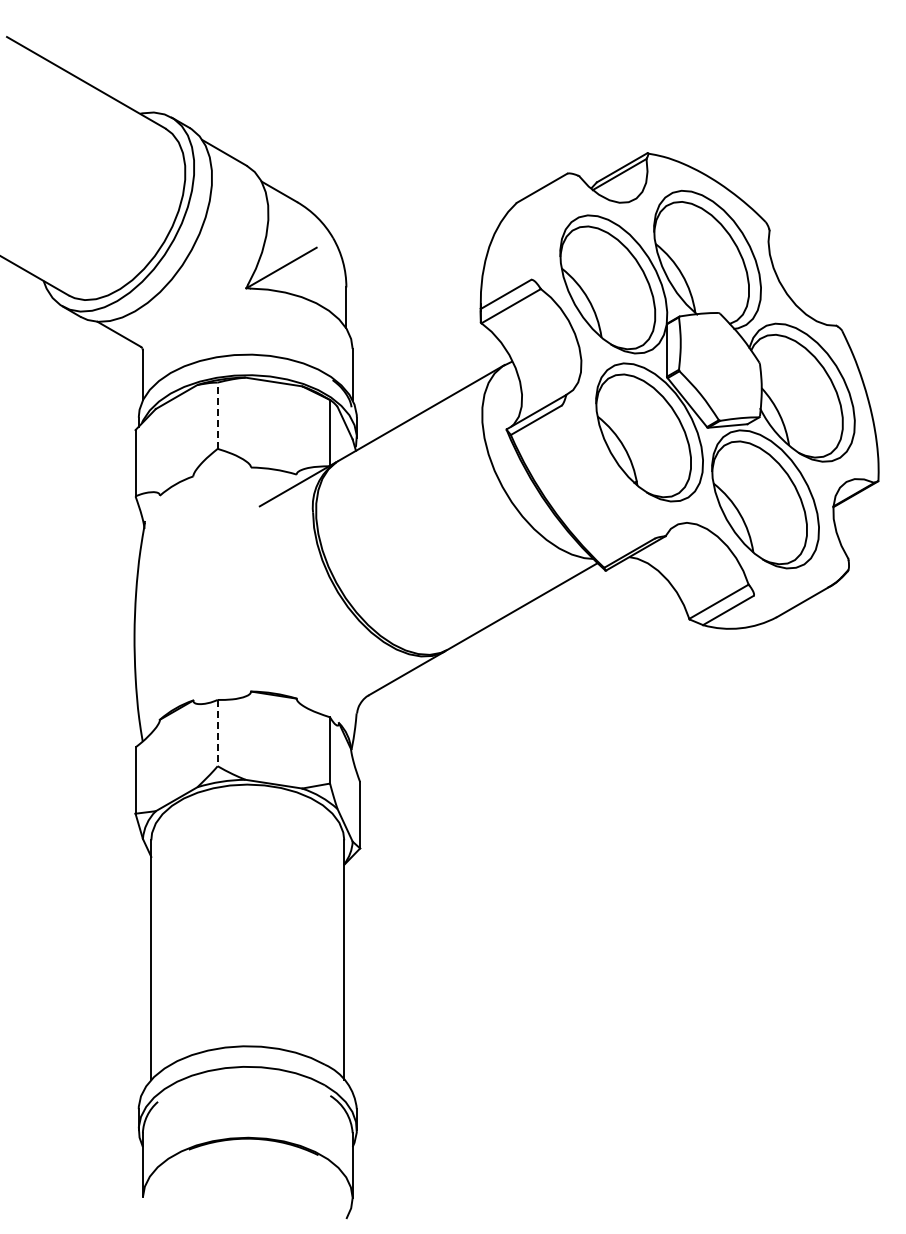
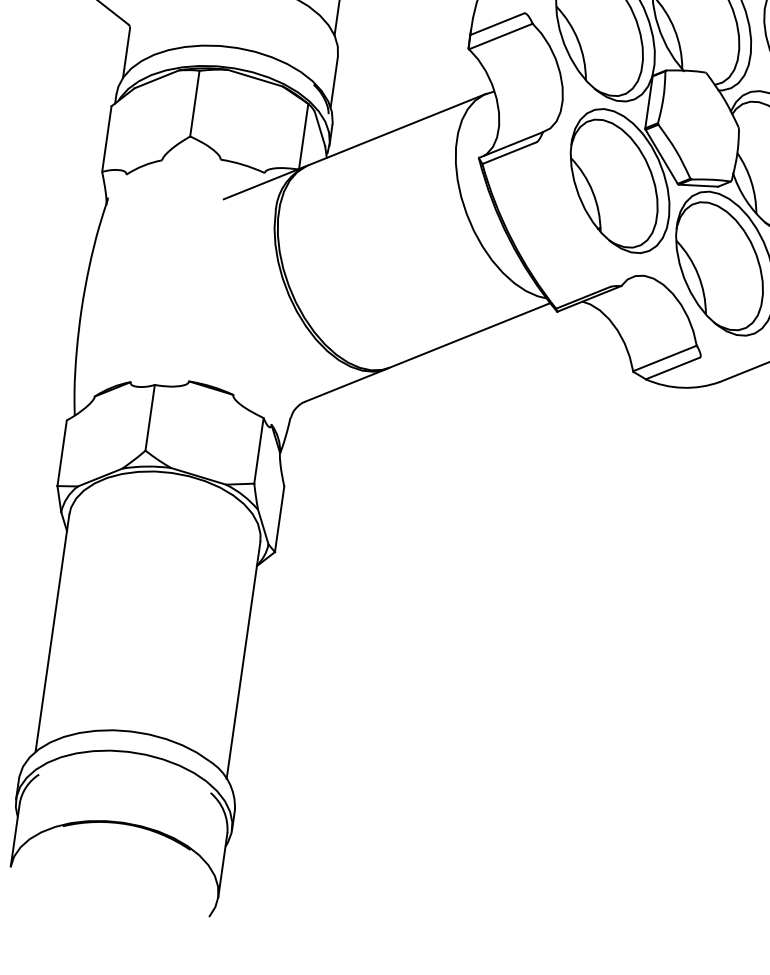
line: (217, 415) -> (194, 103), dashed -> solid
line: (217, 733) -> (149, 418), dashed -> solid

